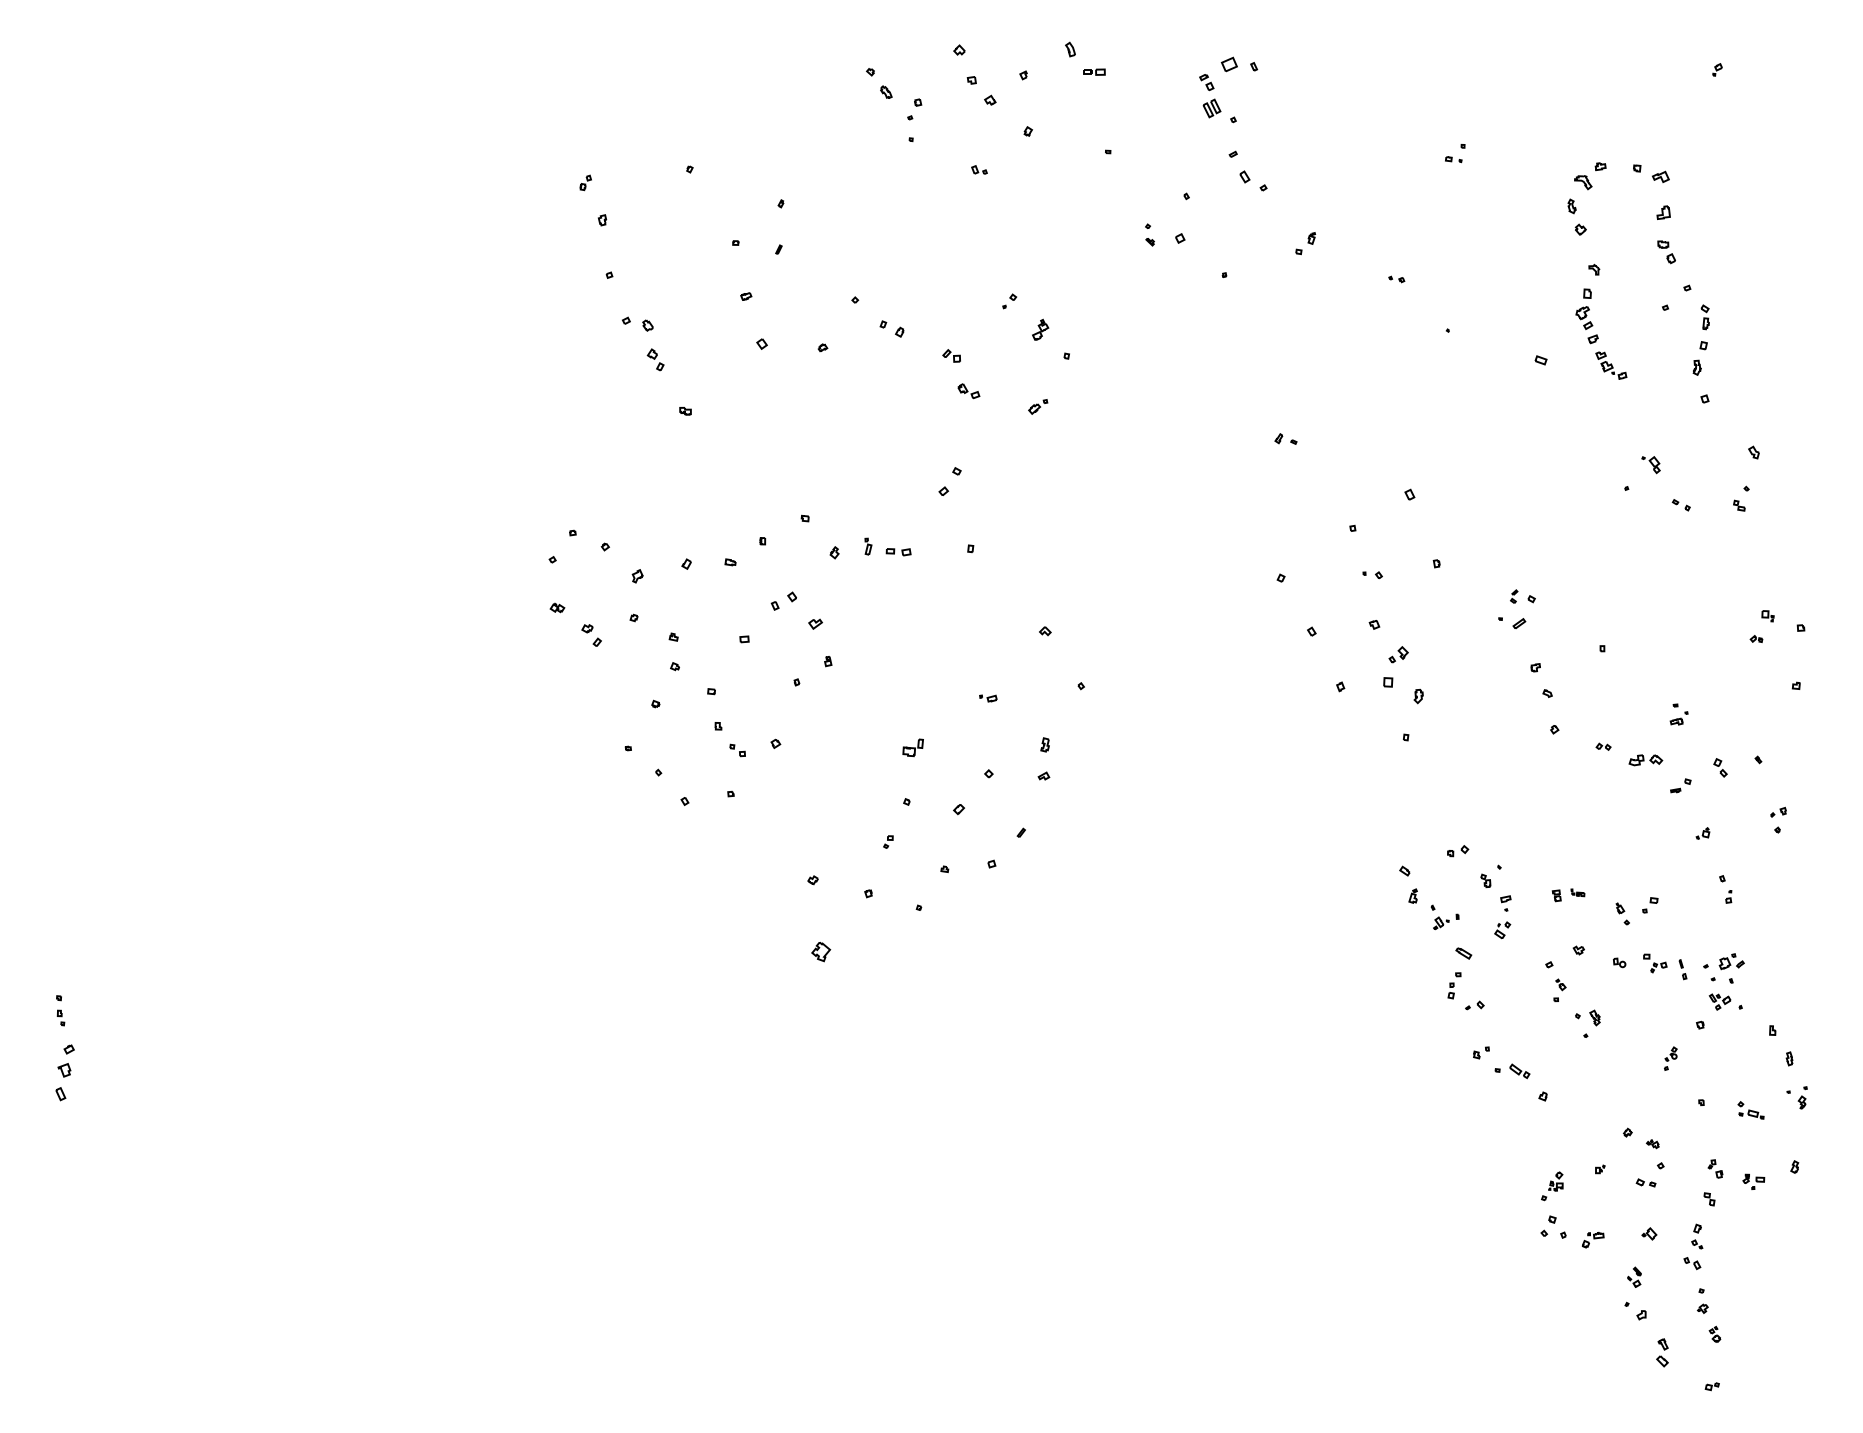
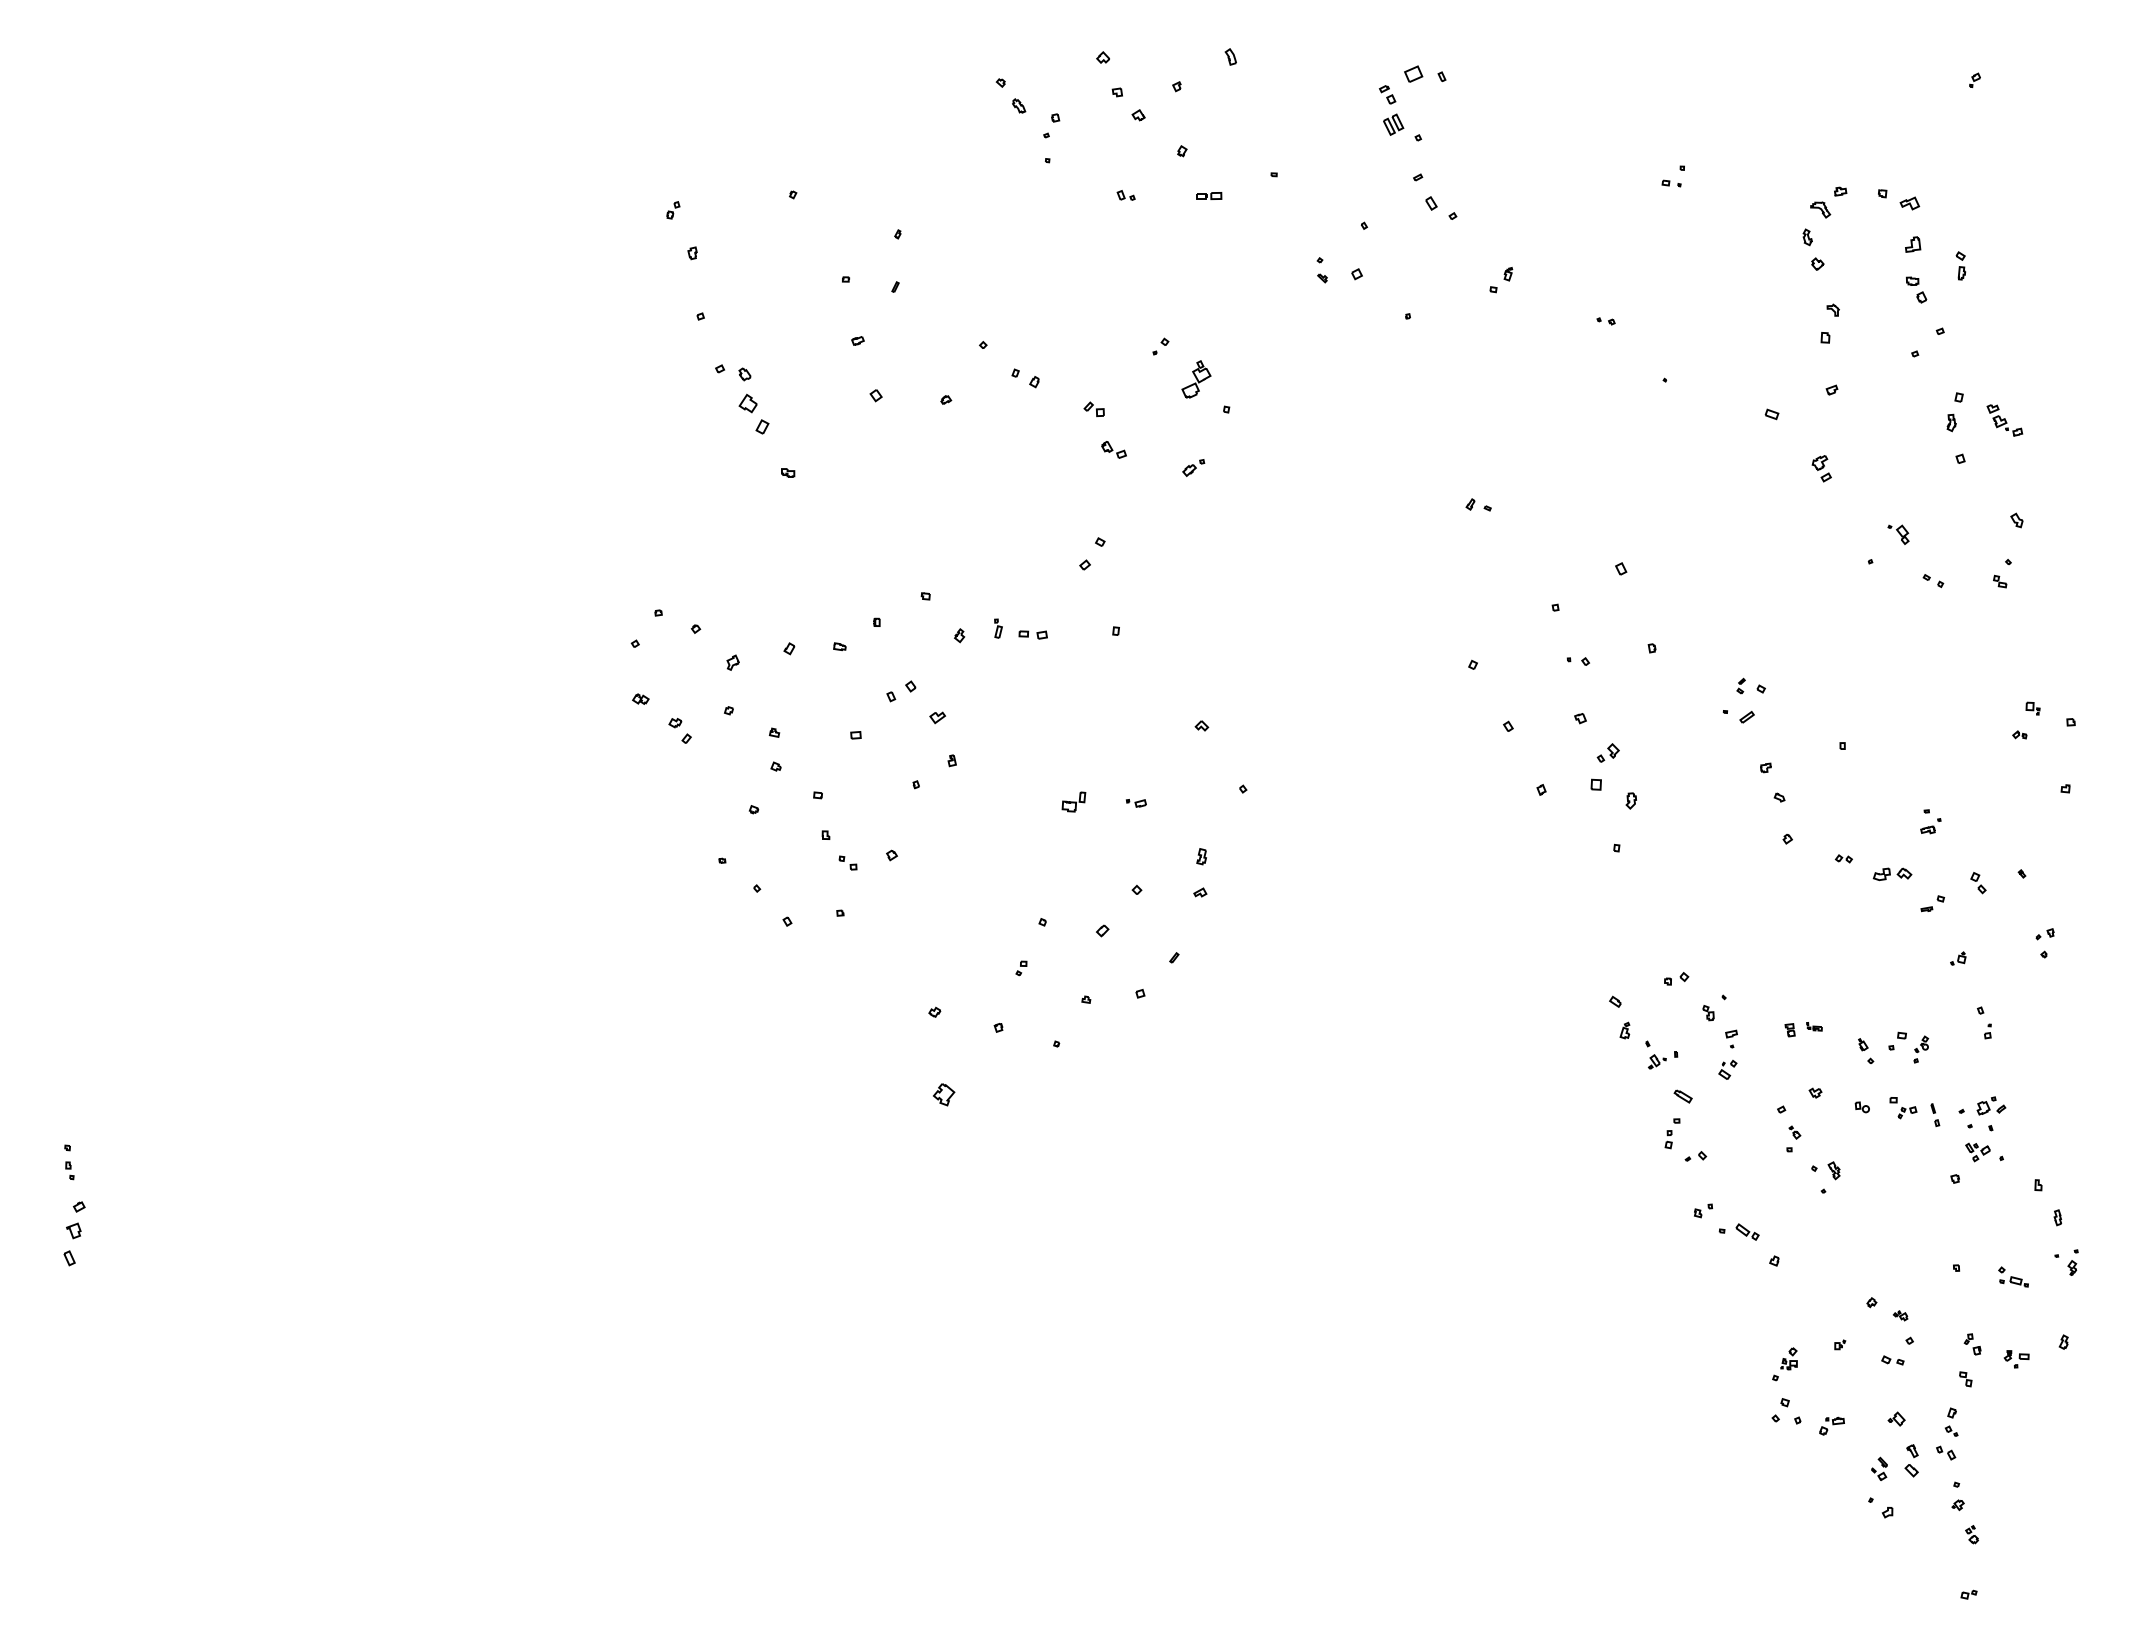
part: (1094, 71) -> (1209, 195), moved
part: (1704, 316) -> (1960, 265), moved
part: (1584, 317) -> (1821, 468), moved
part: (1040, 329) -> (1196, 378), size x1.6
part: (655, 359) -> (753, 413), size x1.6
part: (1611, 365) -> (2004, 420), moved
part: (912, 747) -> (1073, 801), moved
part: (1671, 1058) -> (1921, 1049), moved
part: (1662, 1352) -> (1911, 1460), moved

